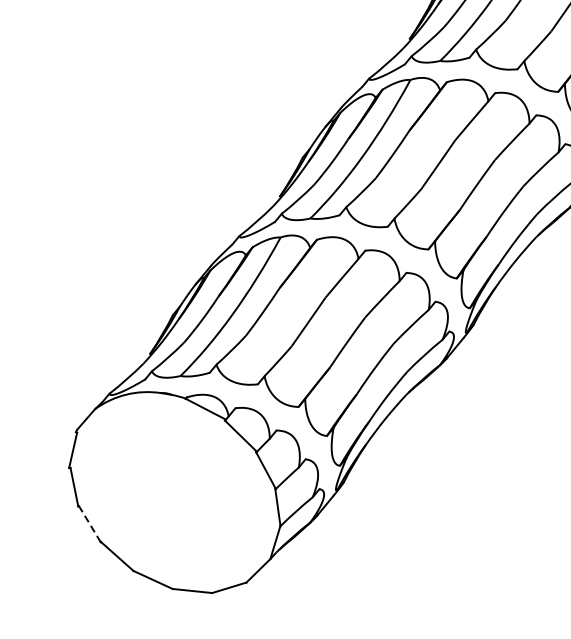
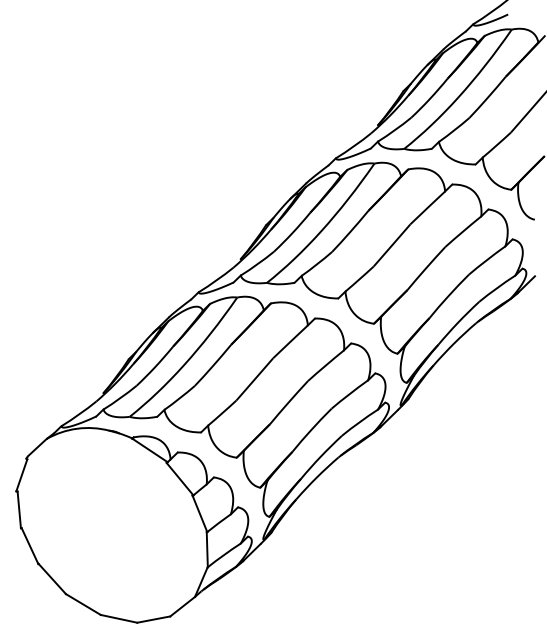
line: (90, 524) -> (30, 546), dashed -> solid

